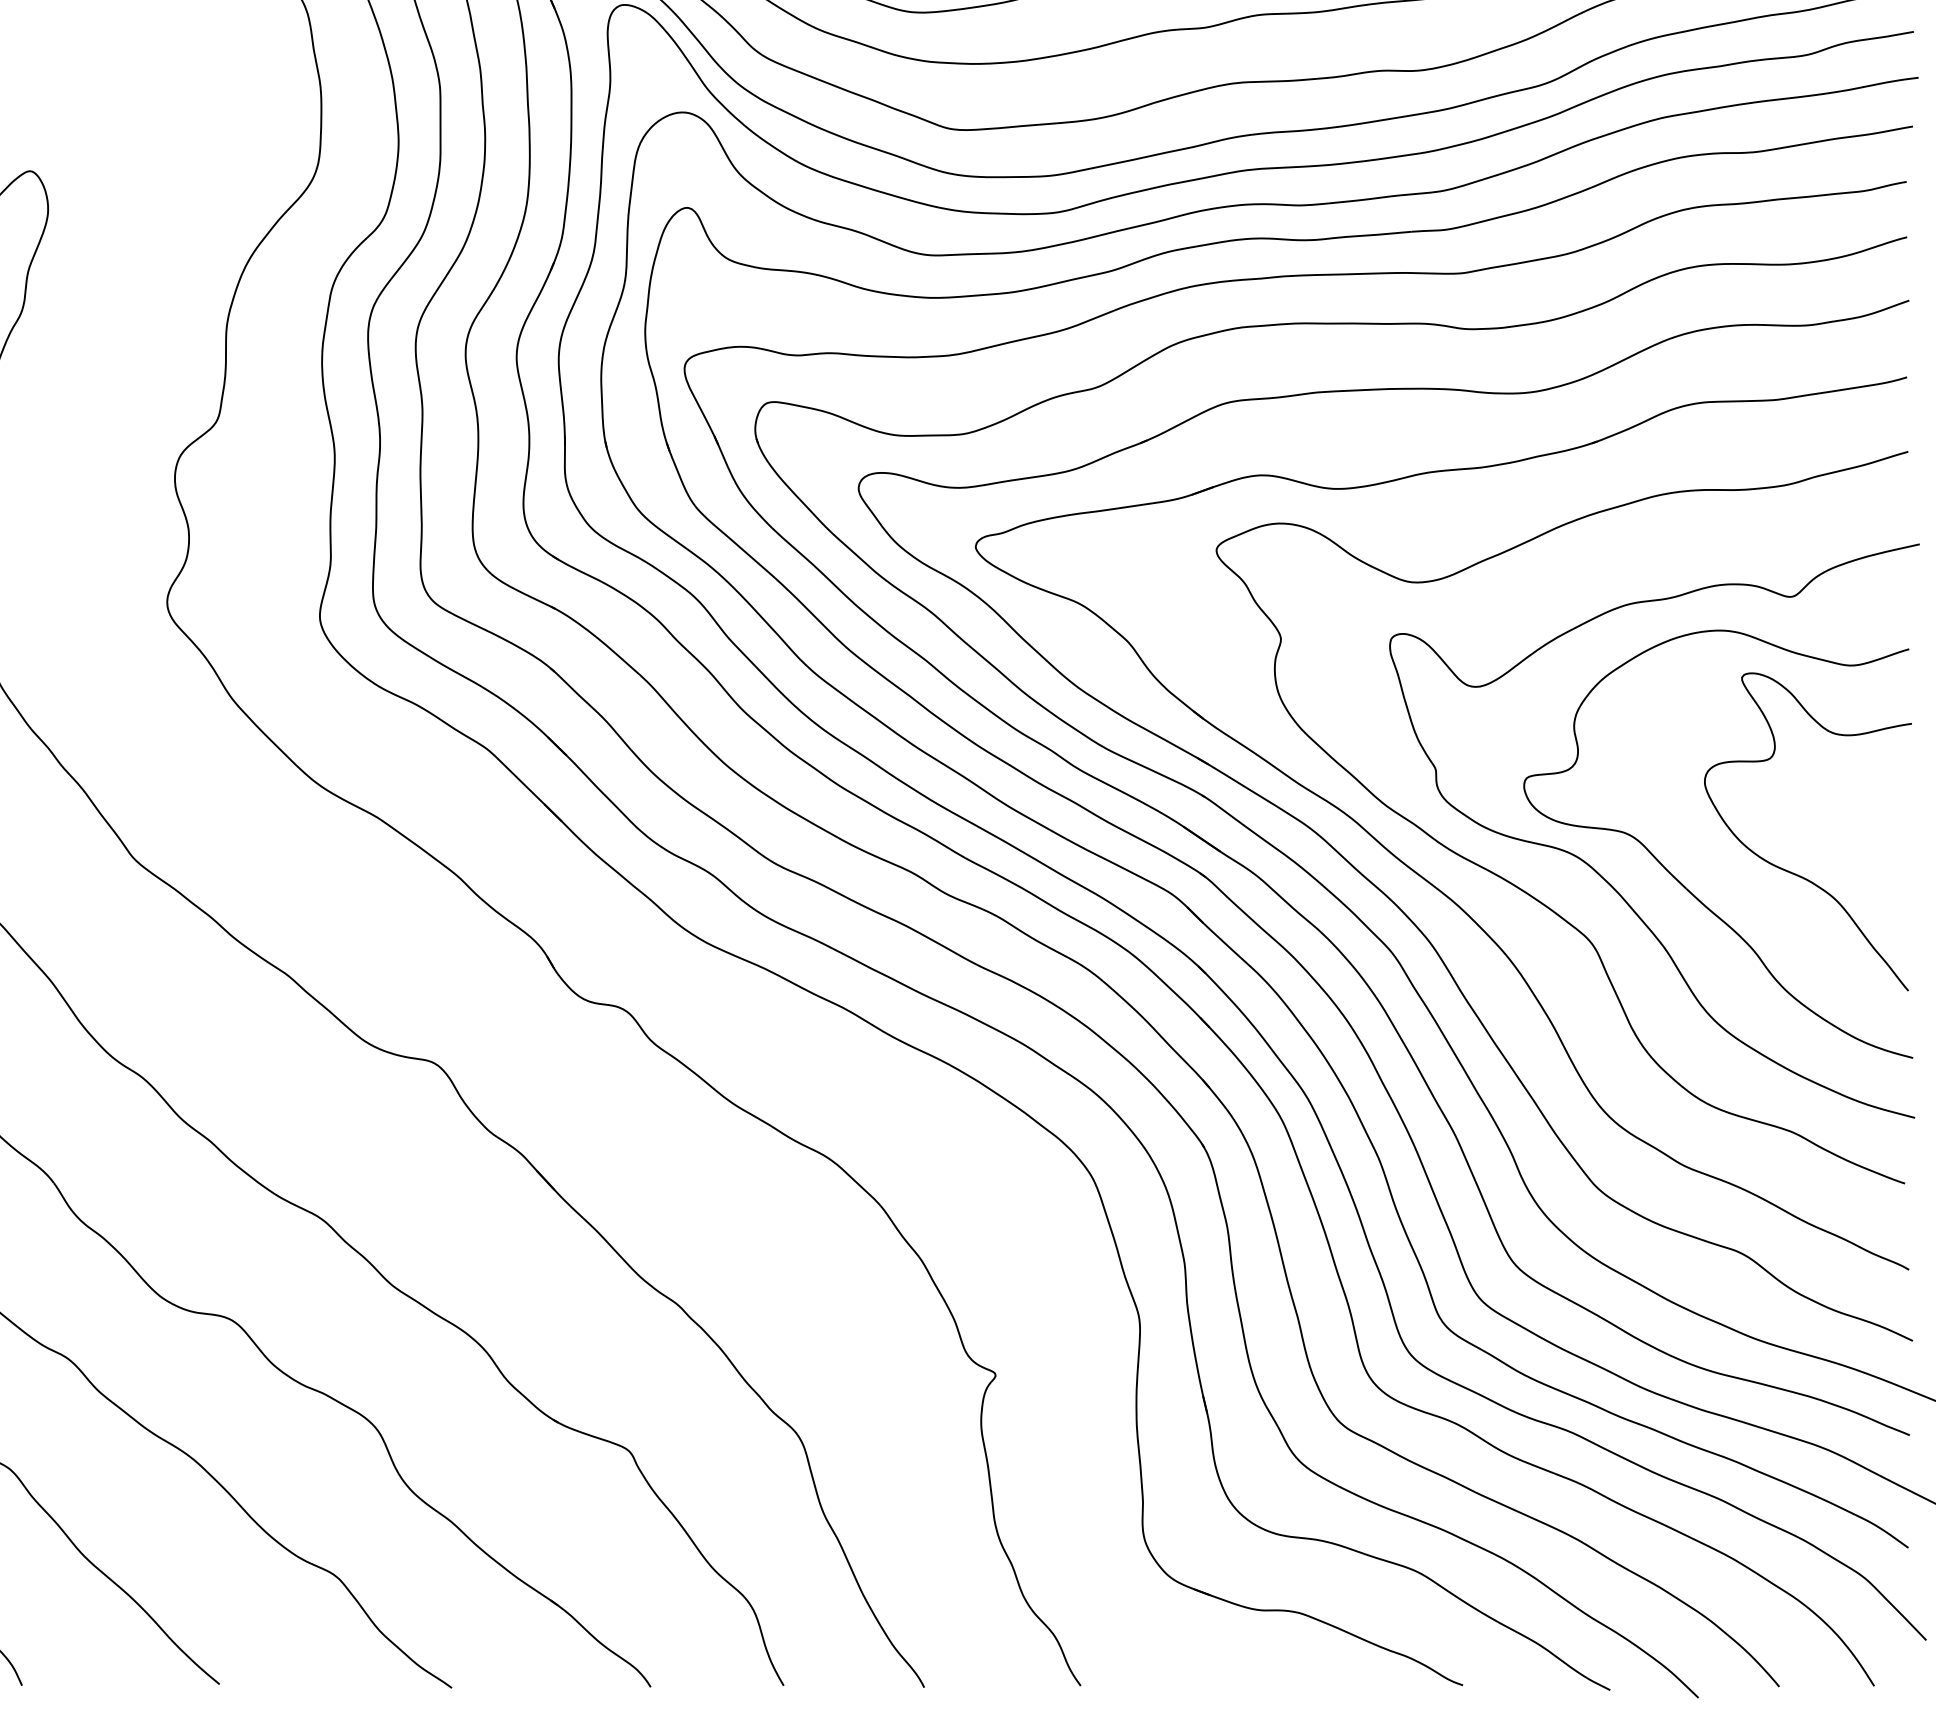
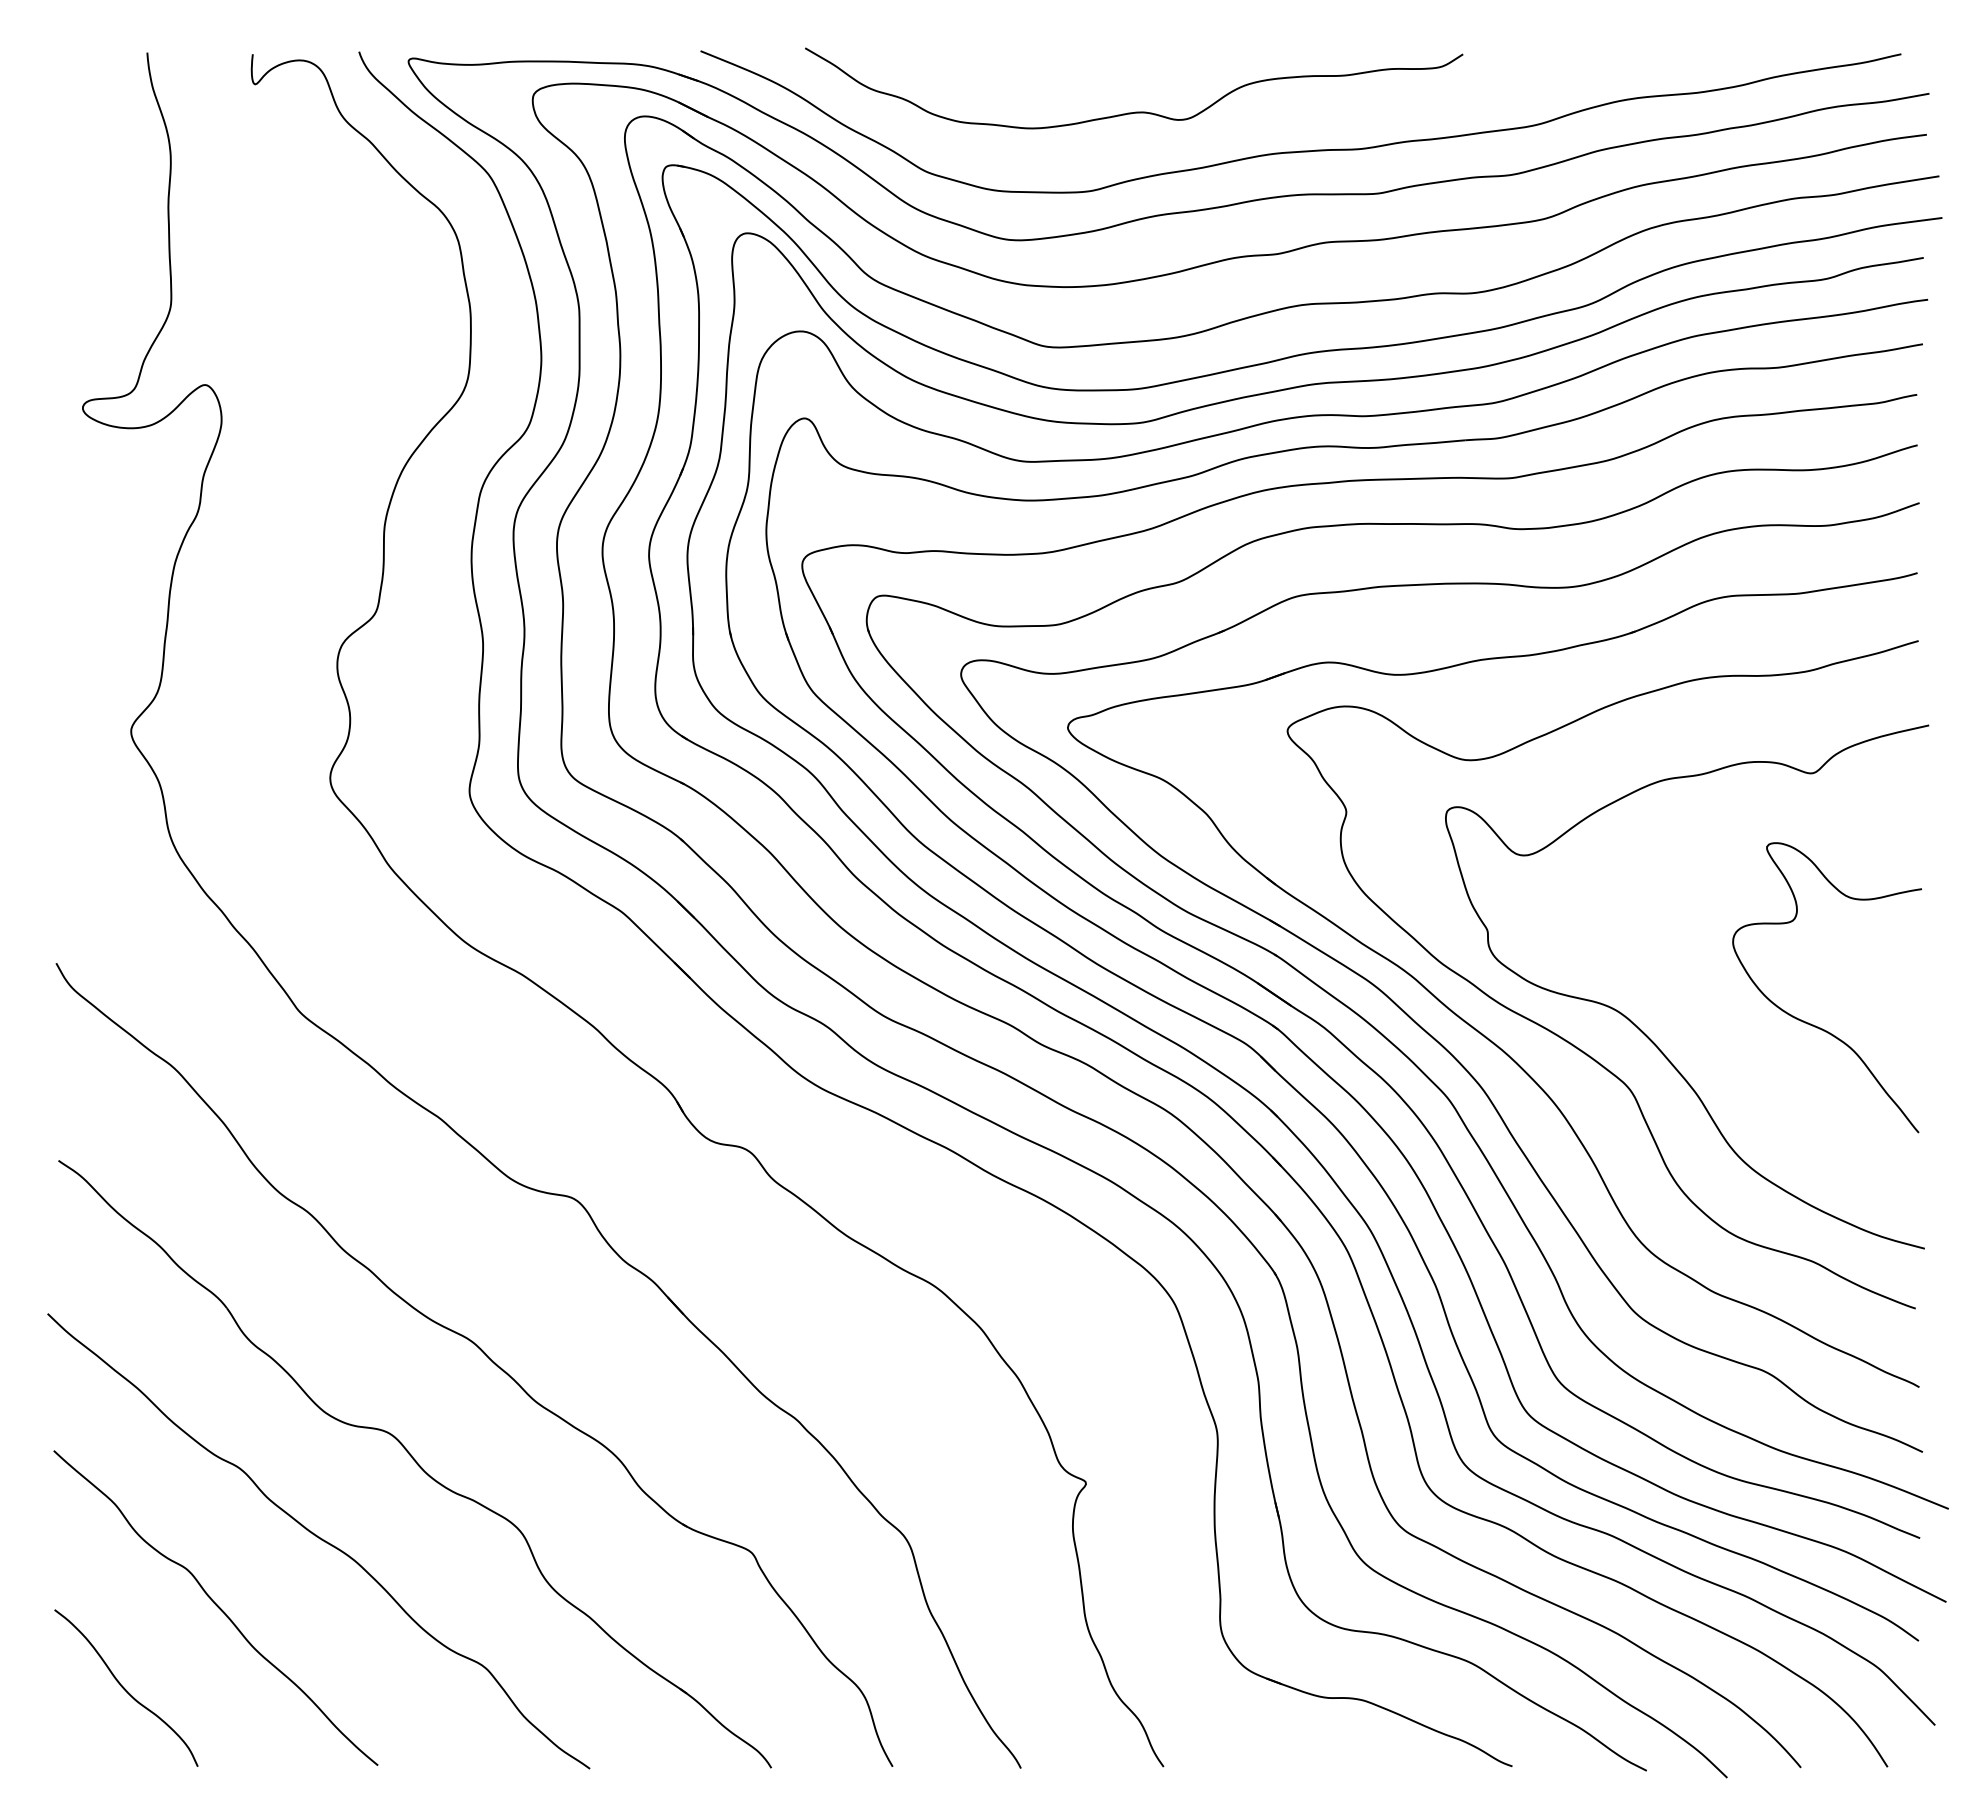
part: (1680, 880) -> (1710, 1032), removed

